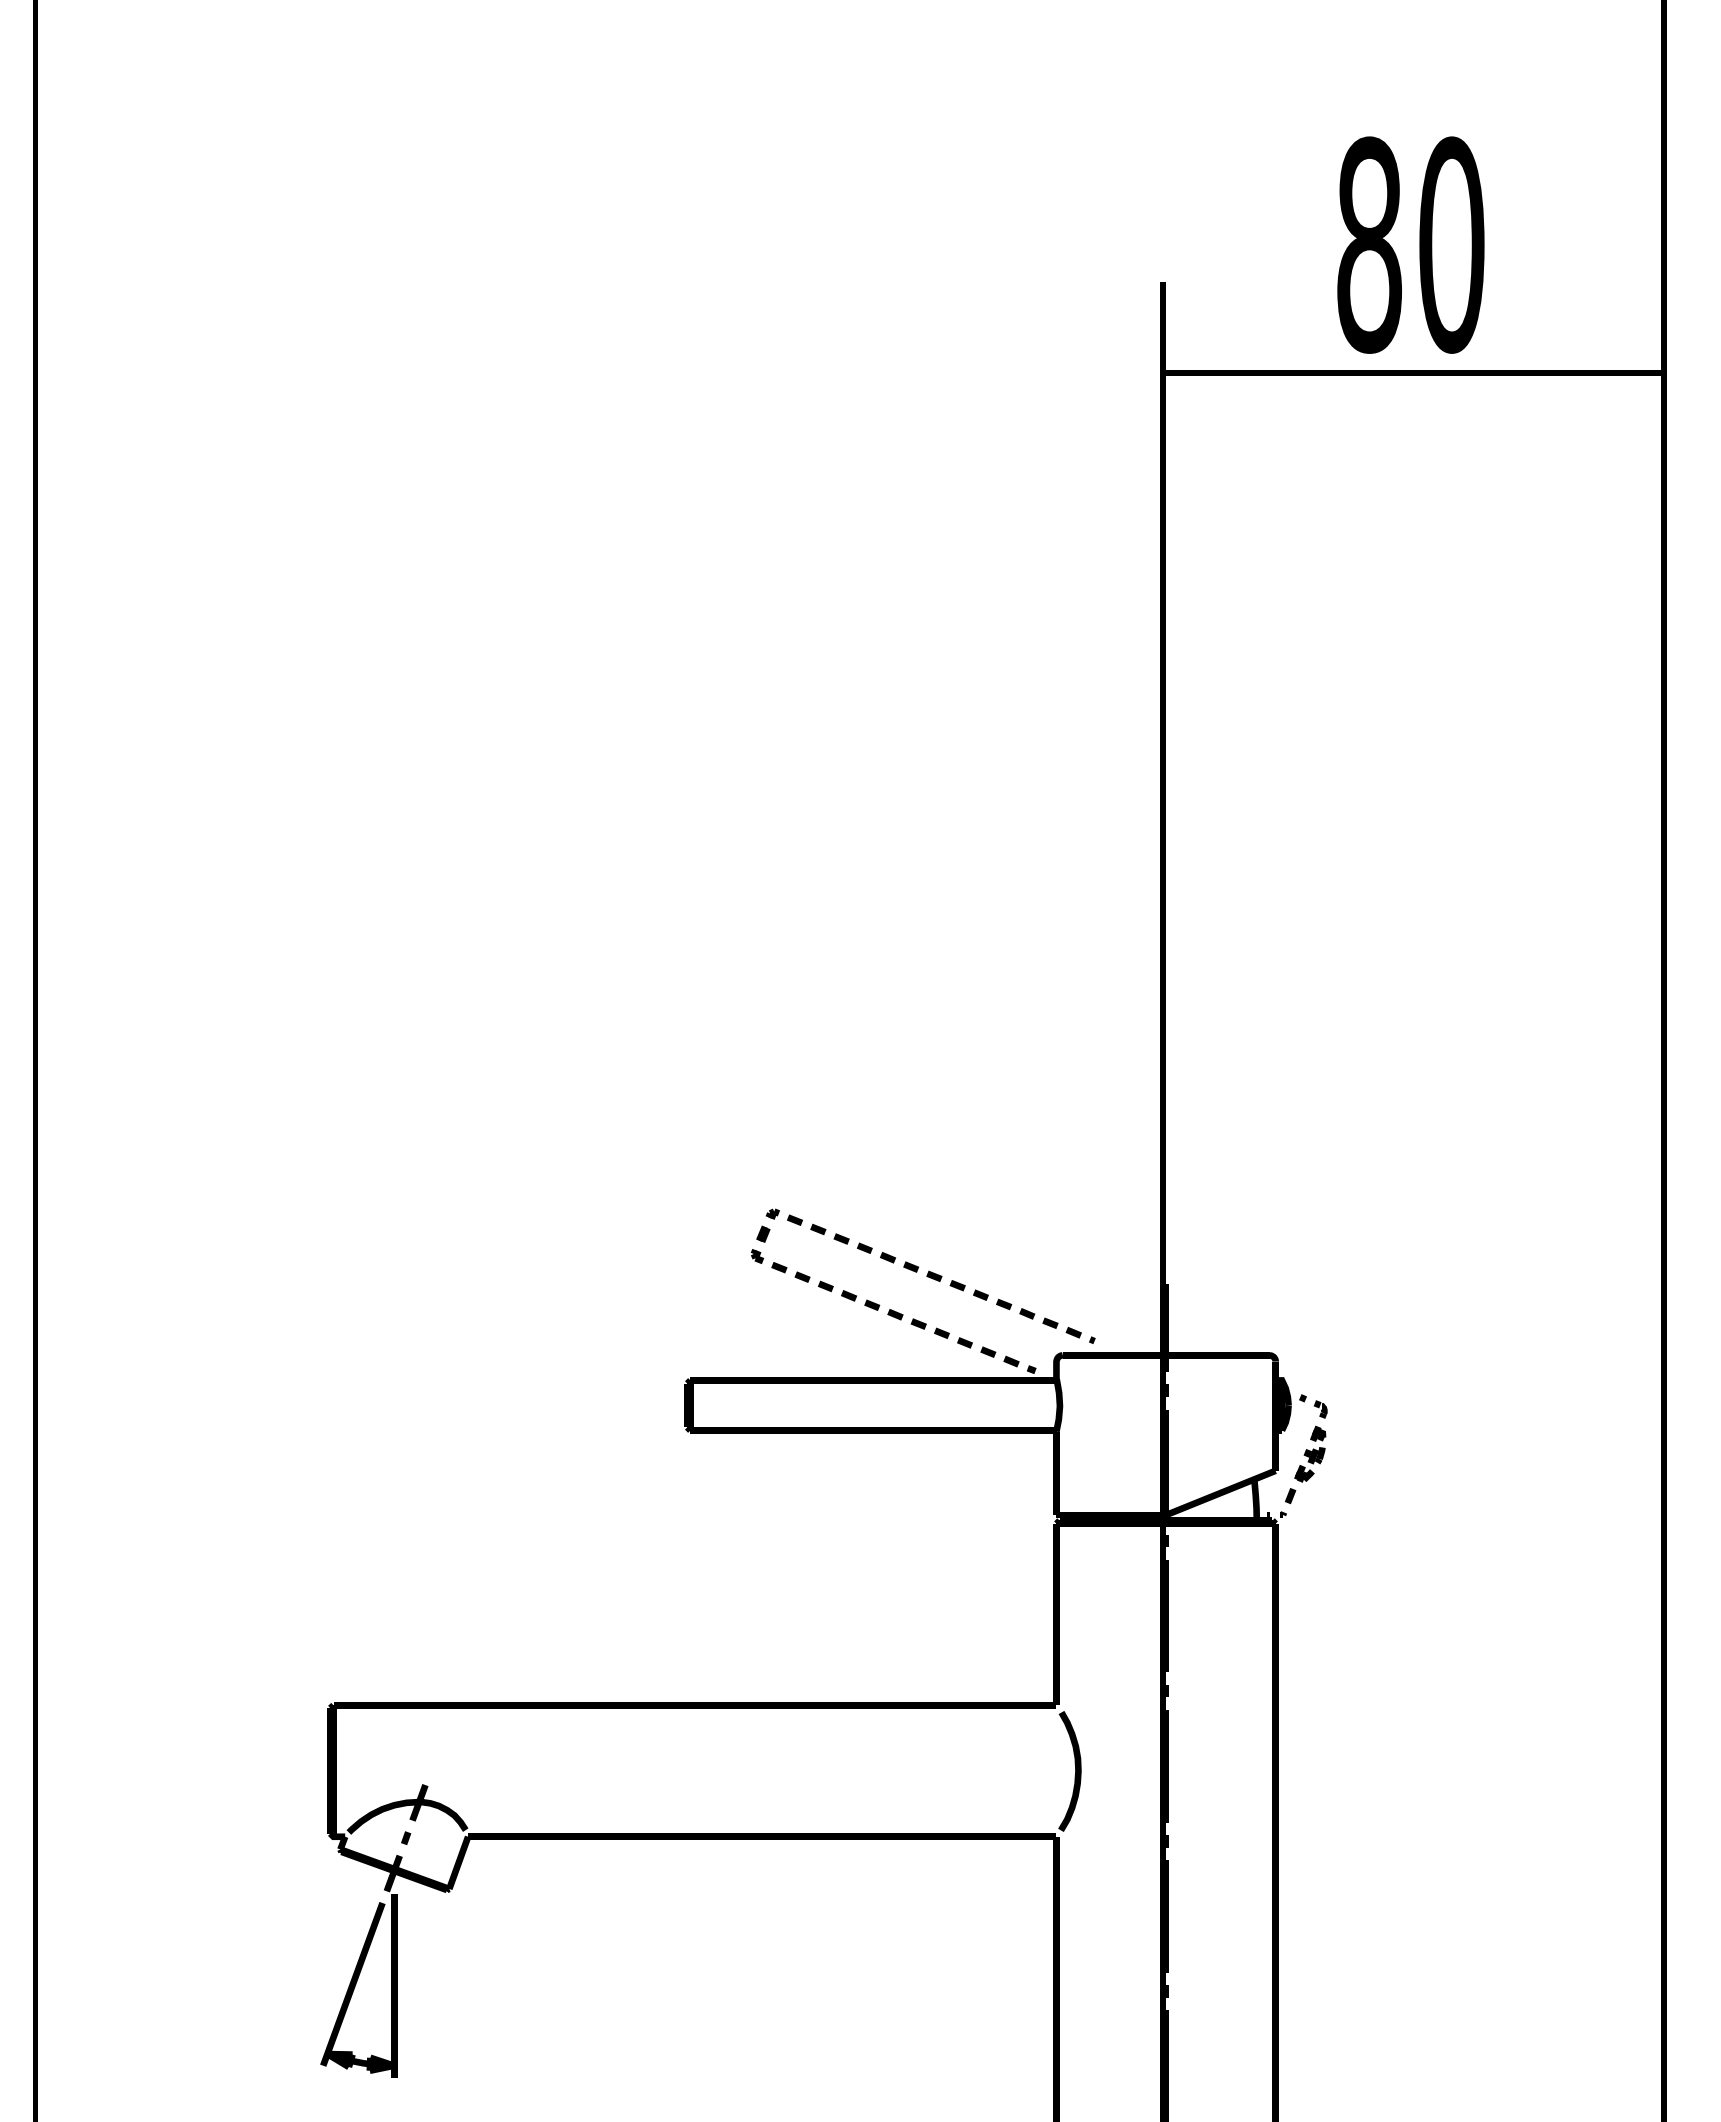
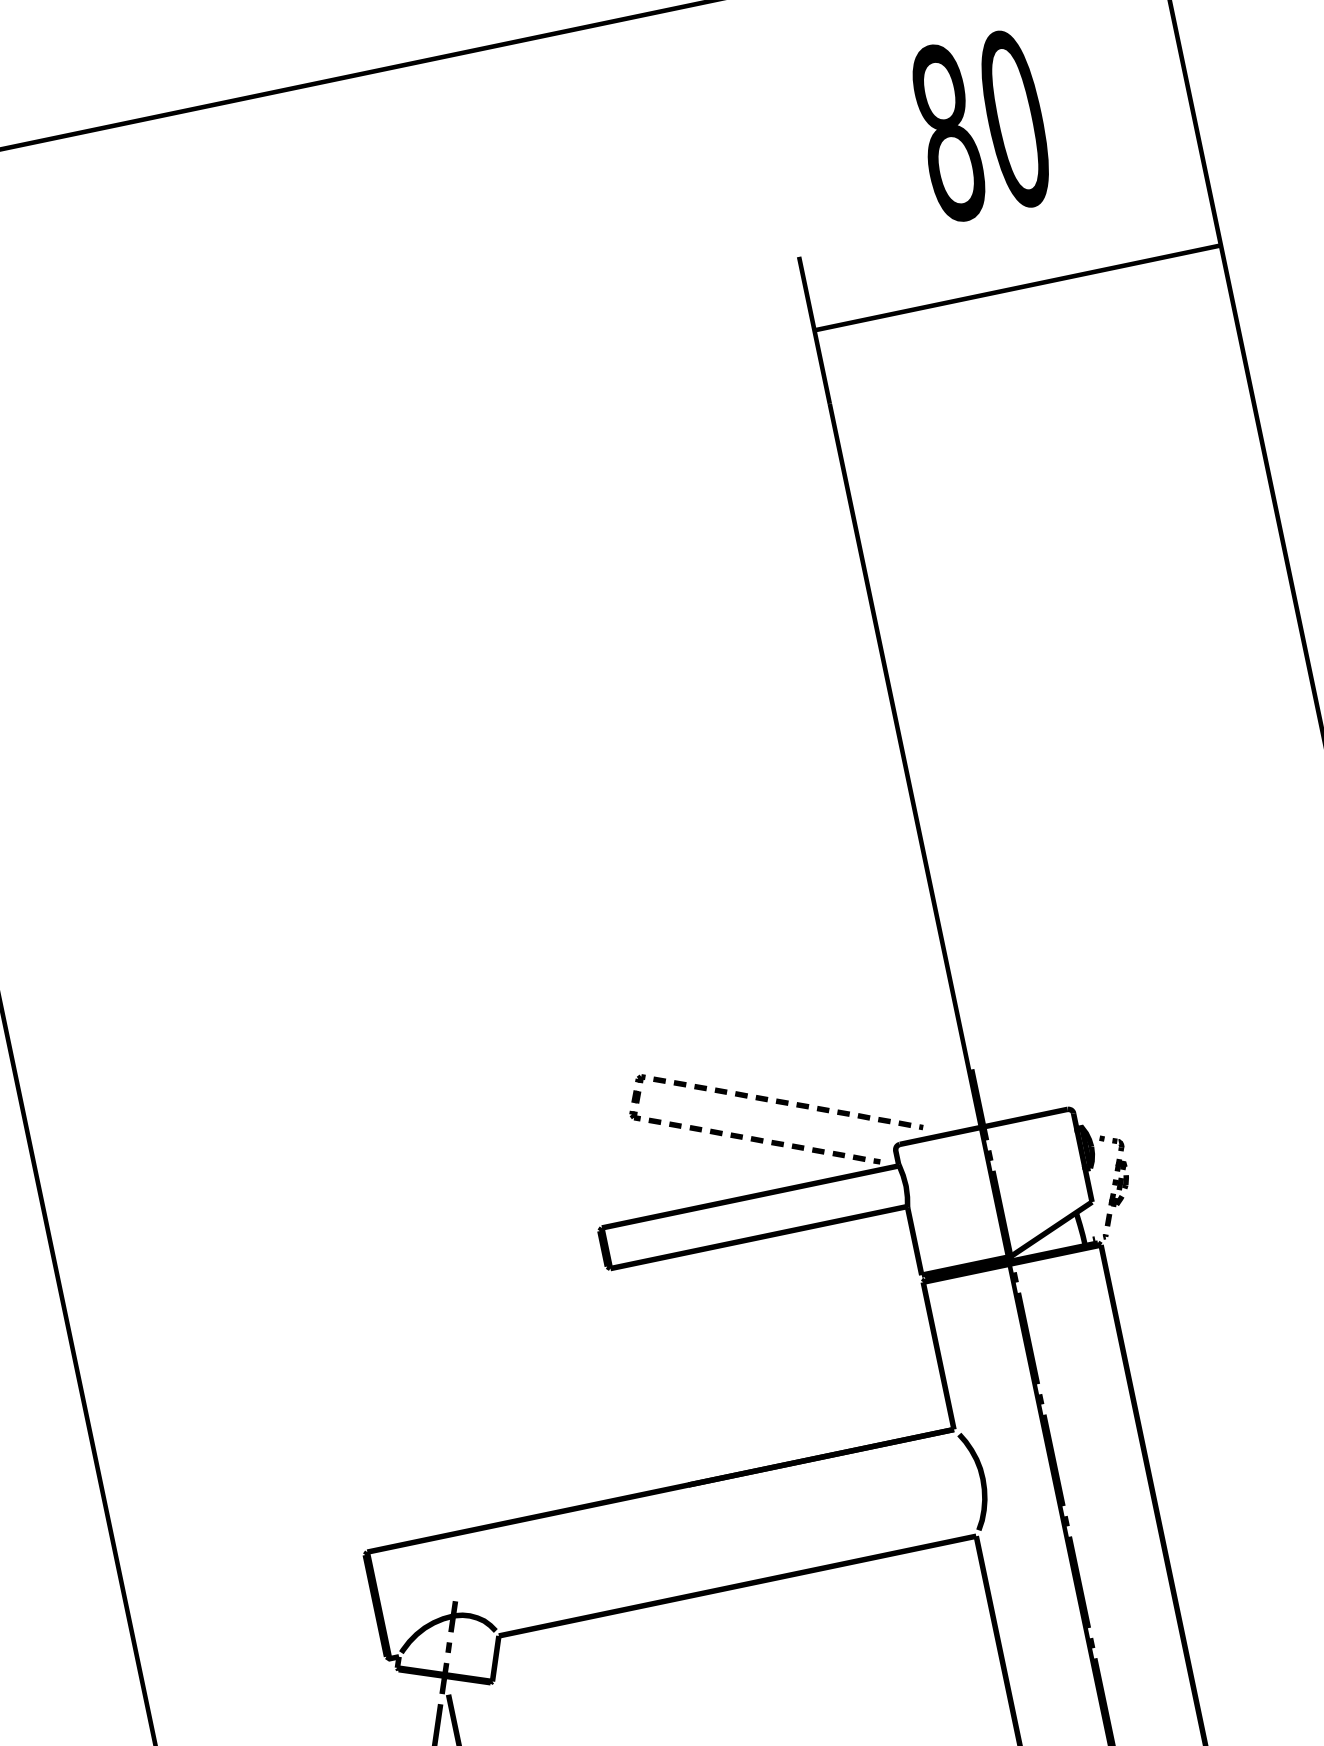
text: (1410, 244) -> (981, 125), moved

